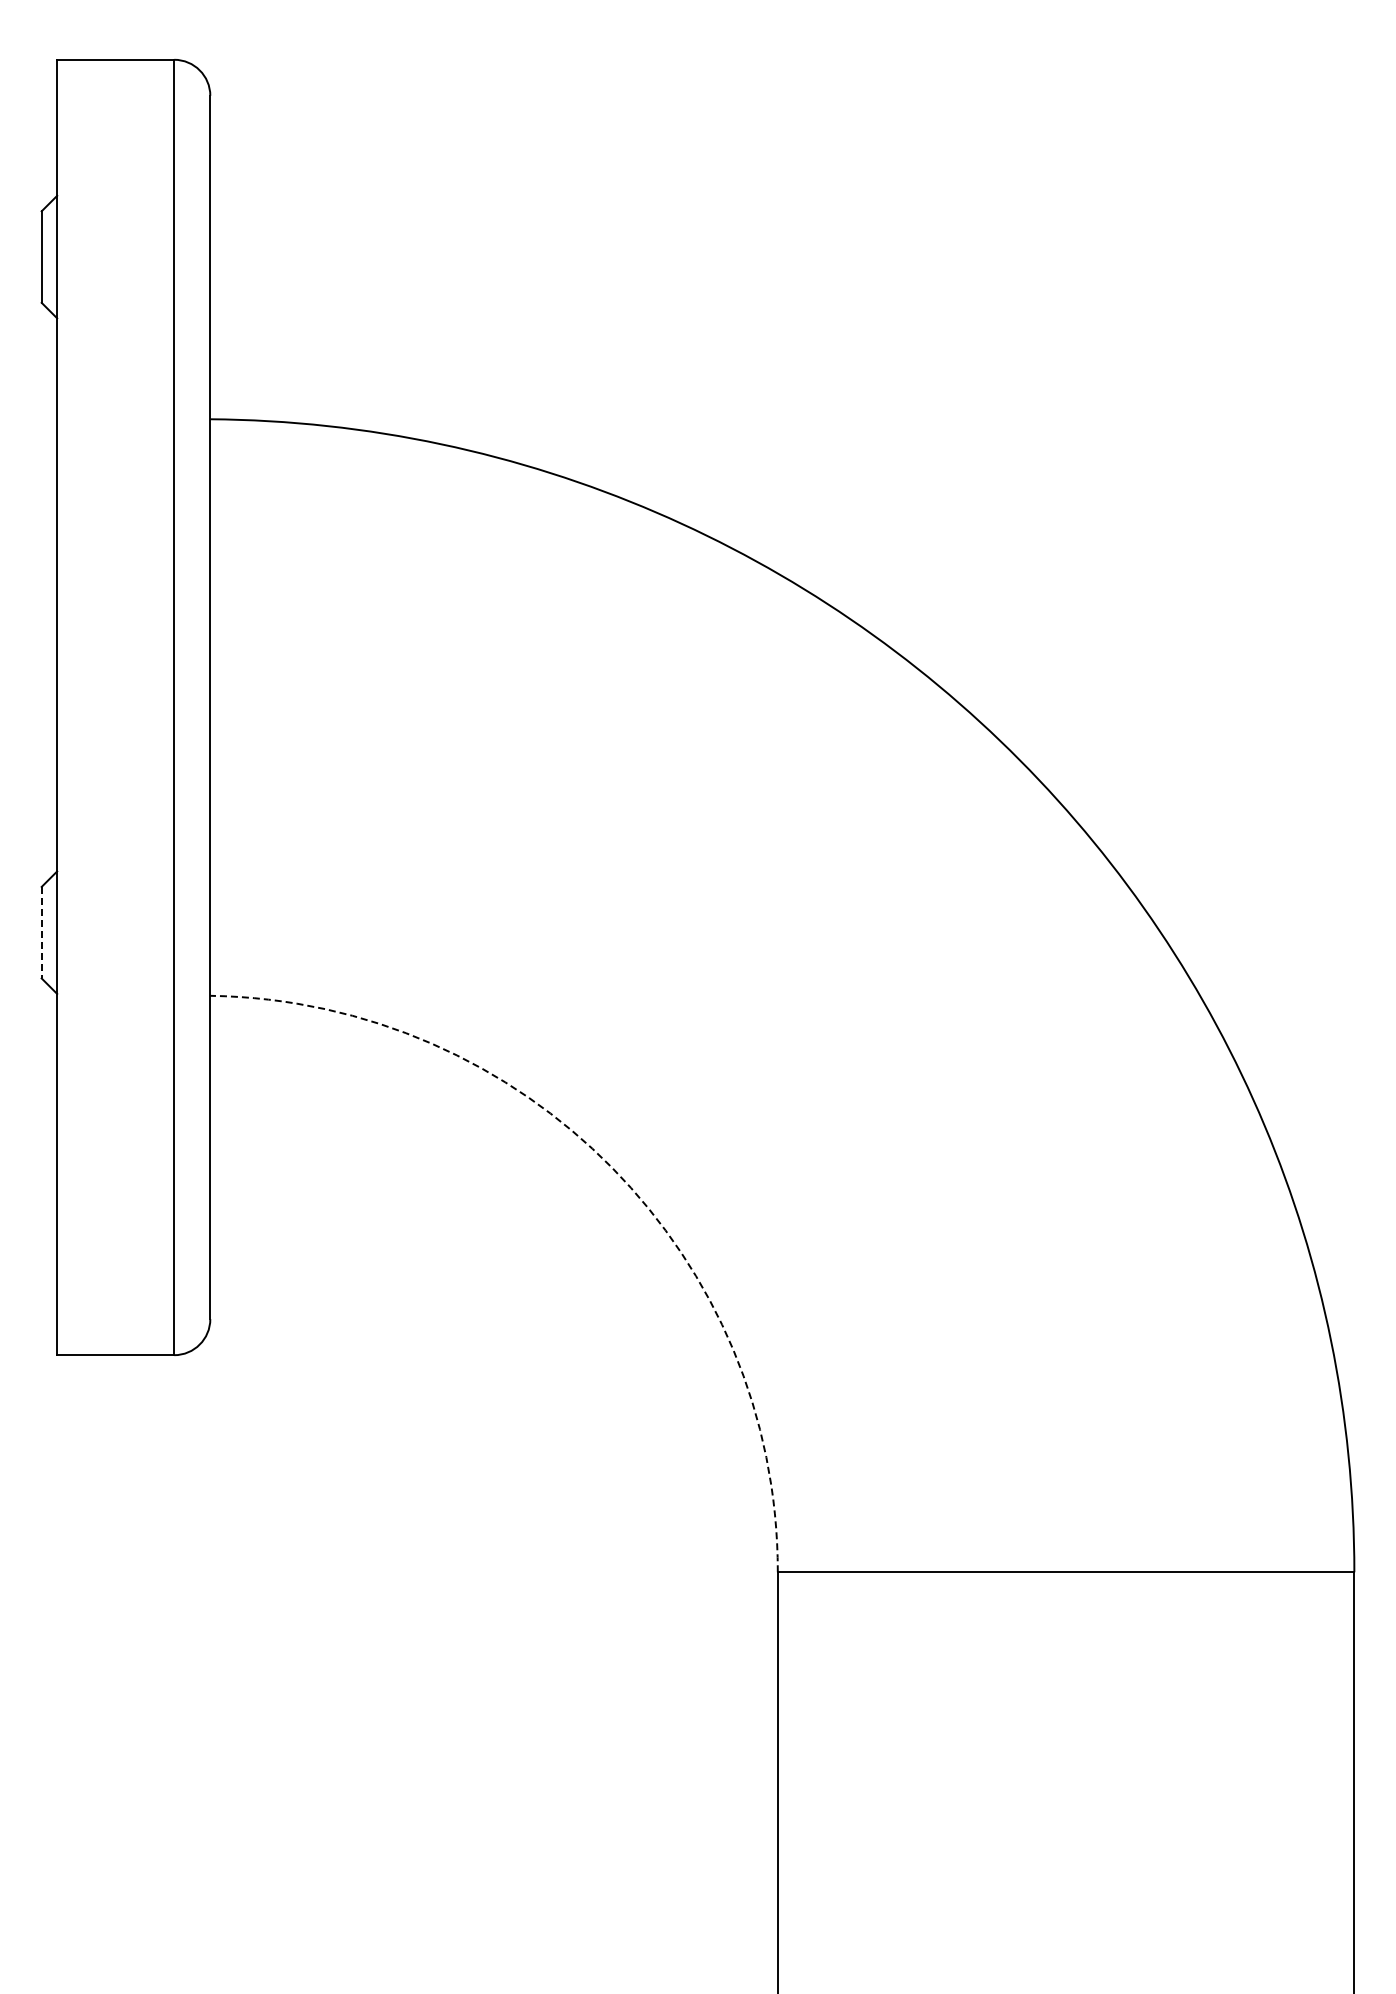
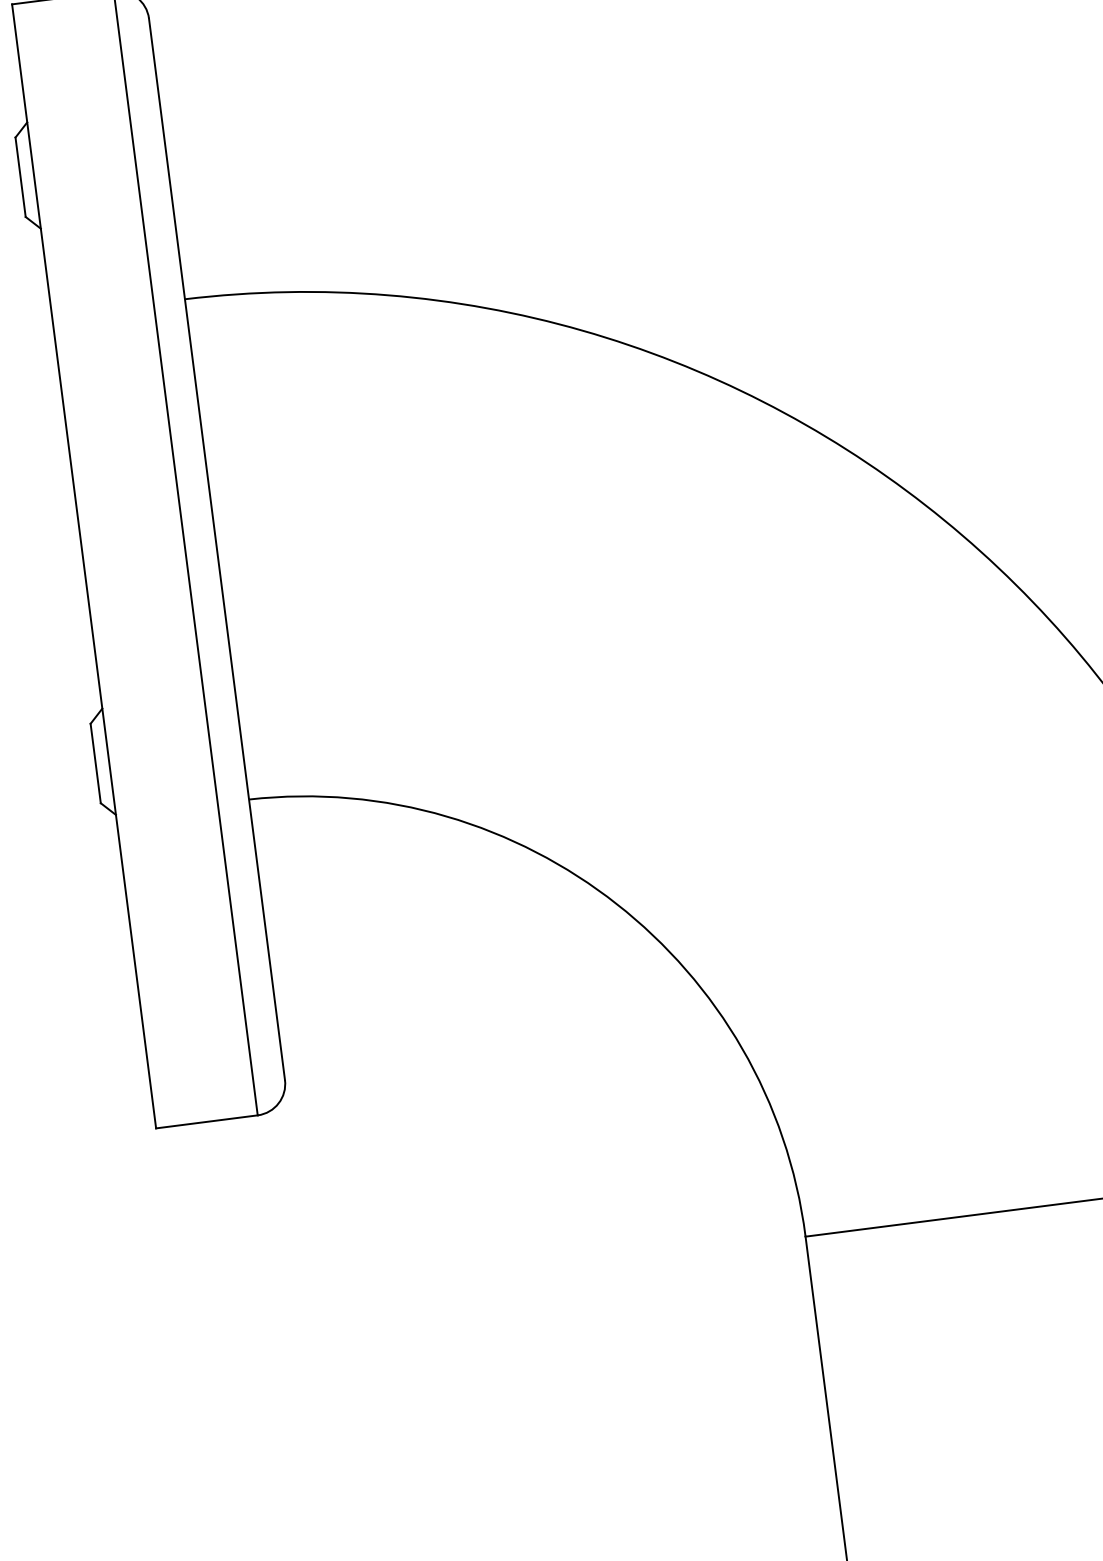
line: (41, 932) -> (95, 763), dashed -> solid
arc: (612, 1167) -> (617, 903), dashed -> solid

